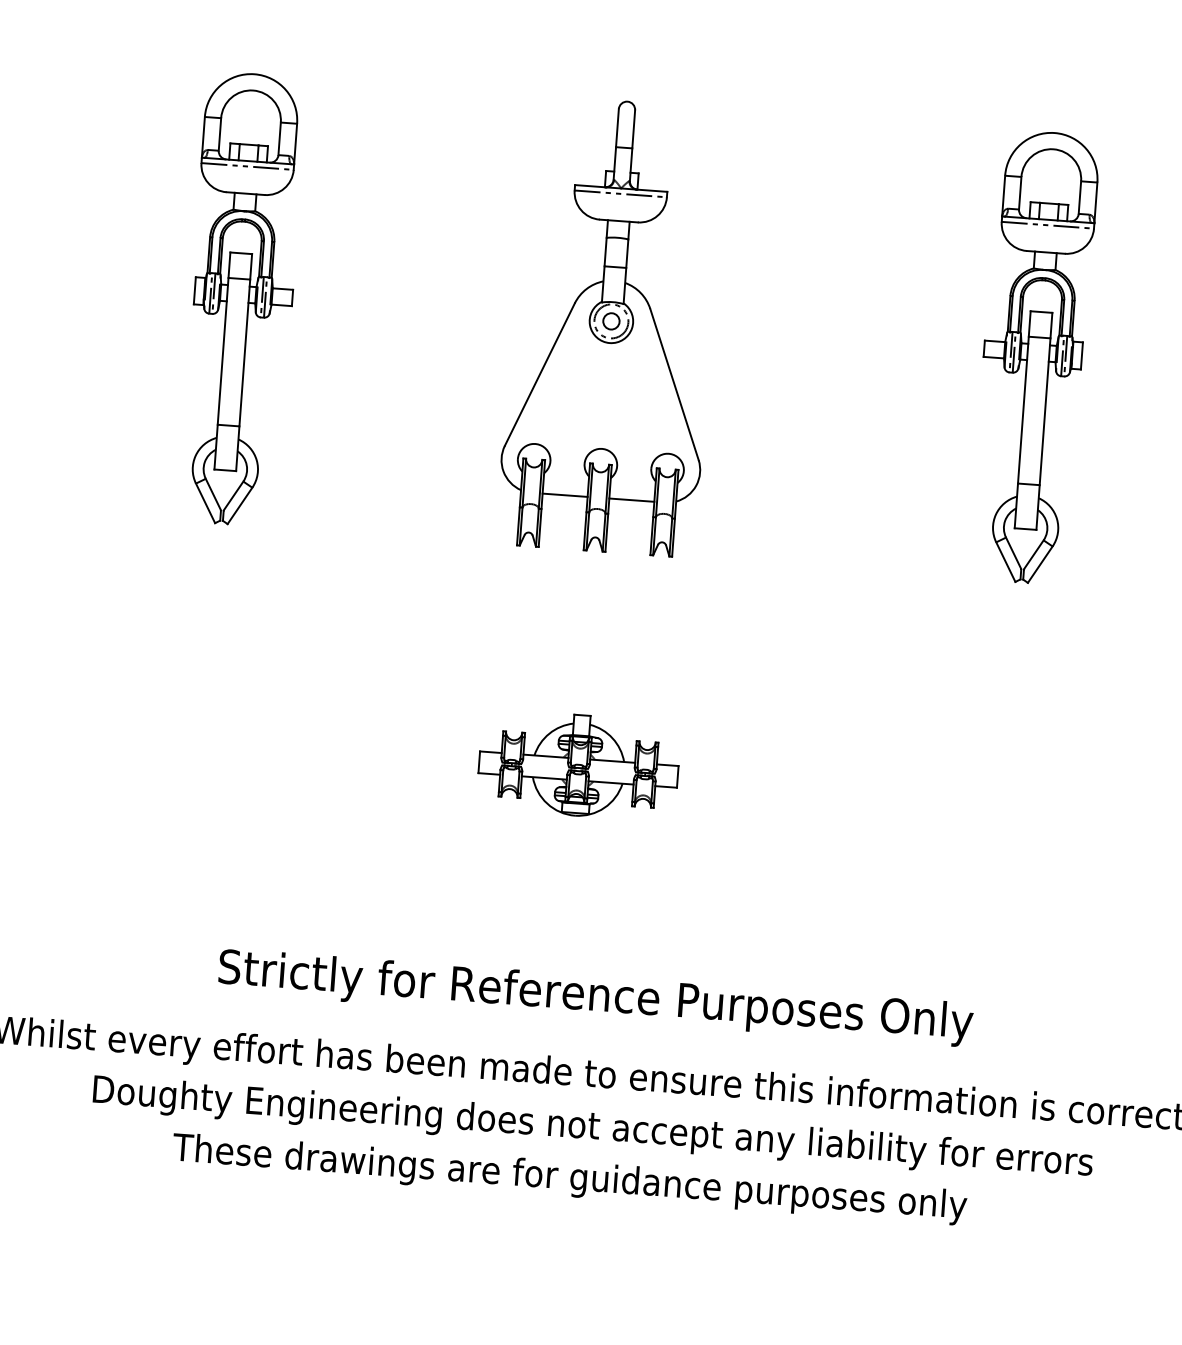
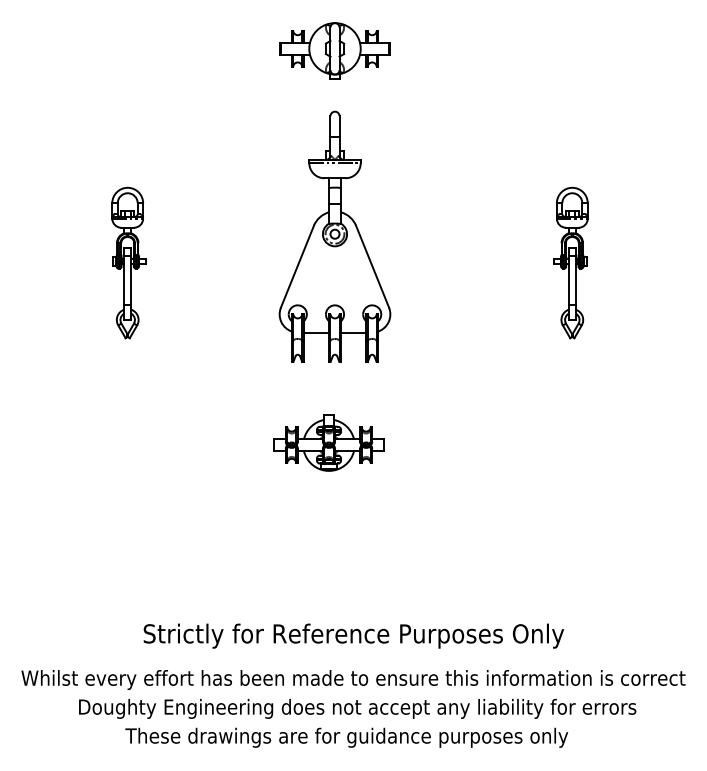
part: (240, 298) -> (128, 262), size x0.6
part: (610, 325) -> (334, 236), moved
part: (1033, 356) -> (570, 262), size x0.6
part: (577, 764) -> (328, 442), moved

